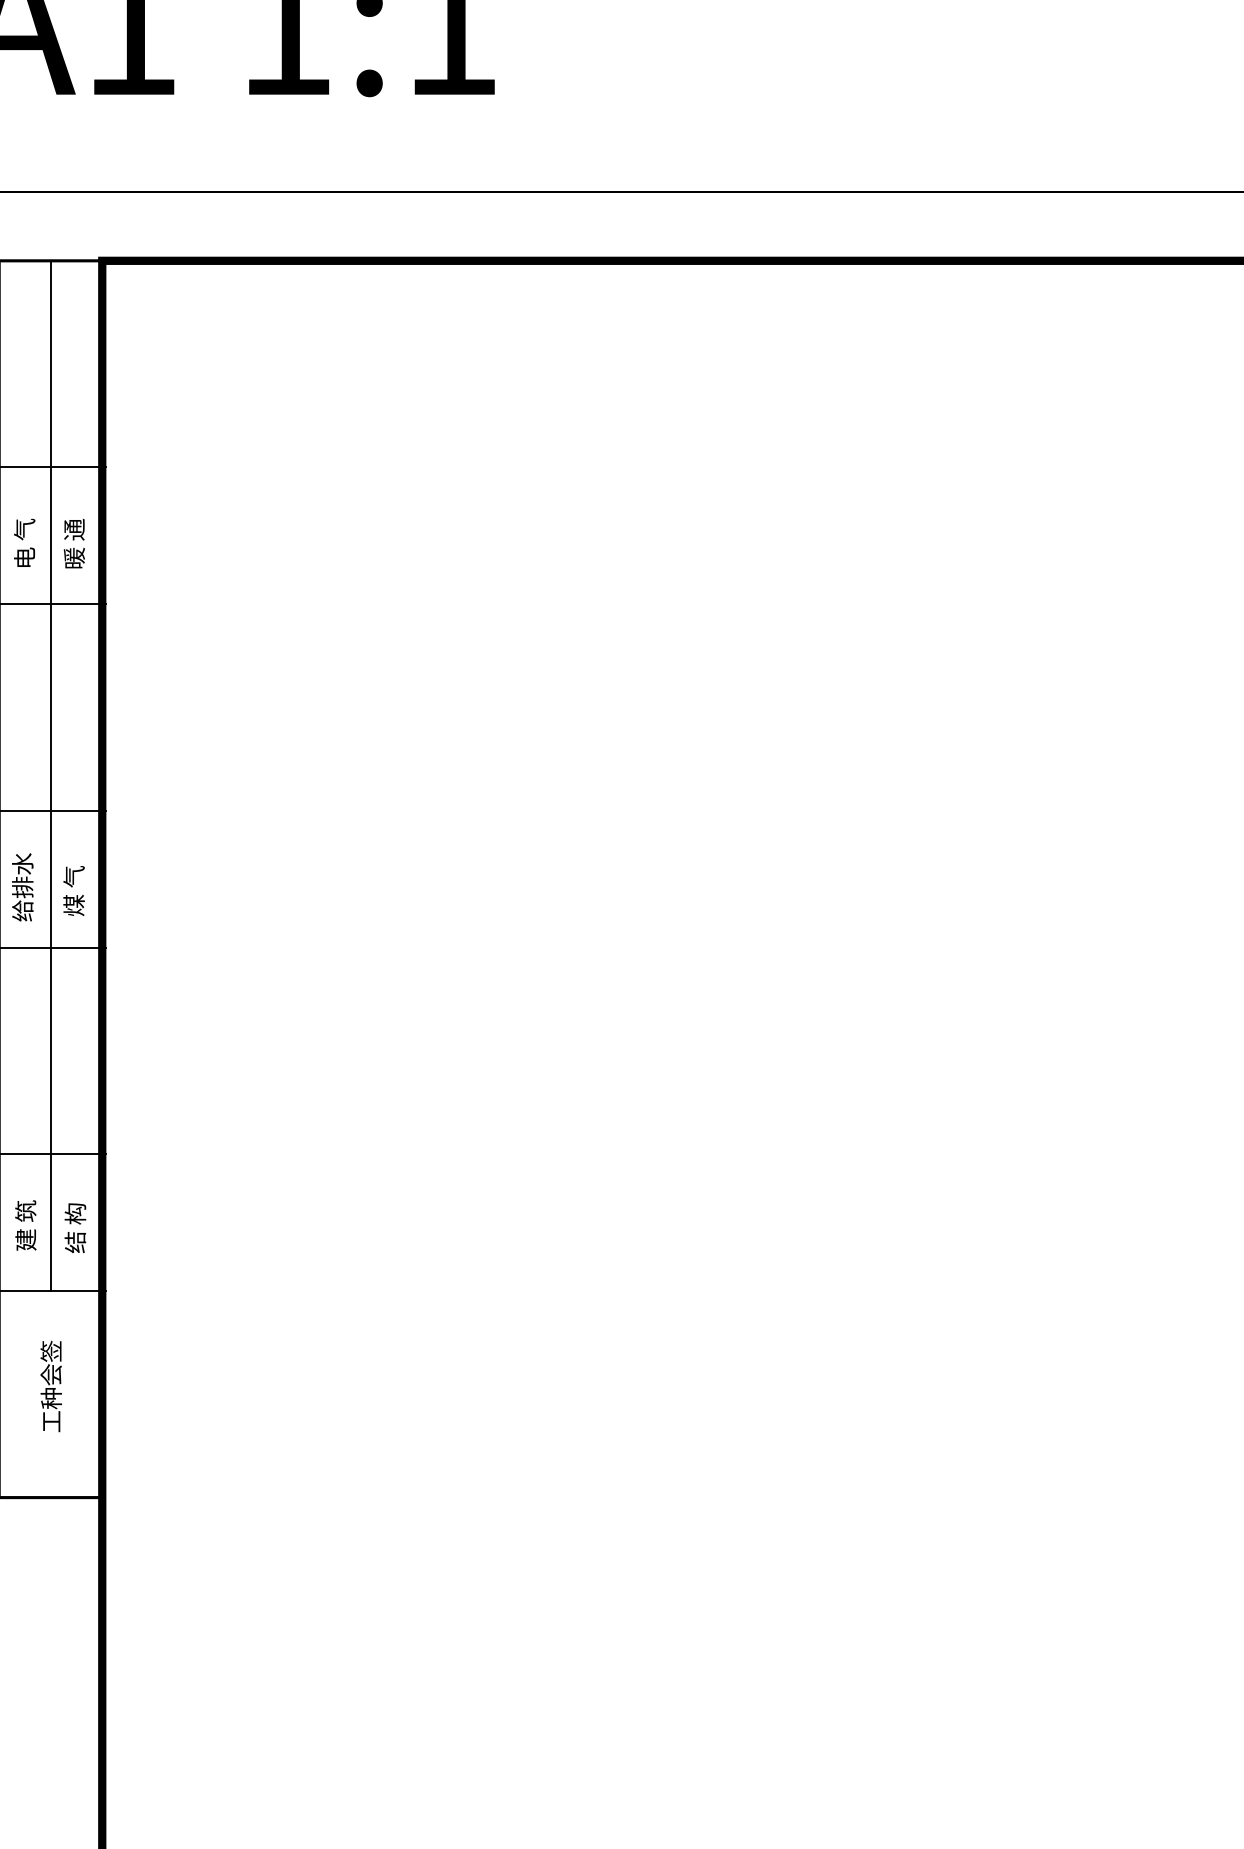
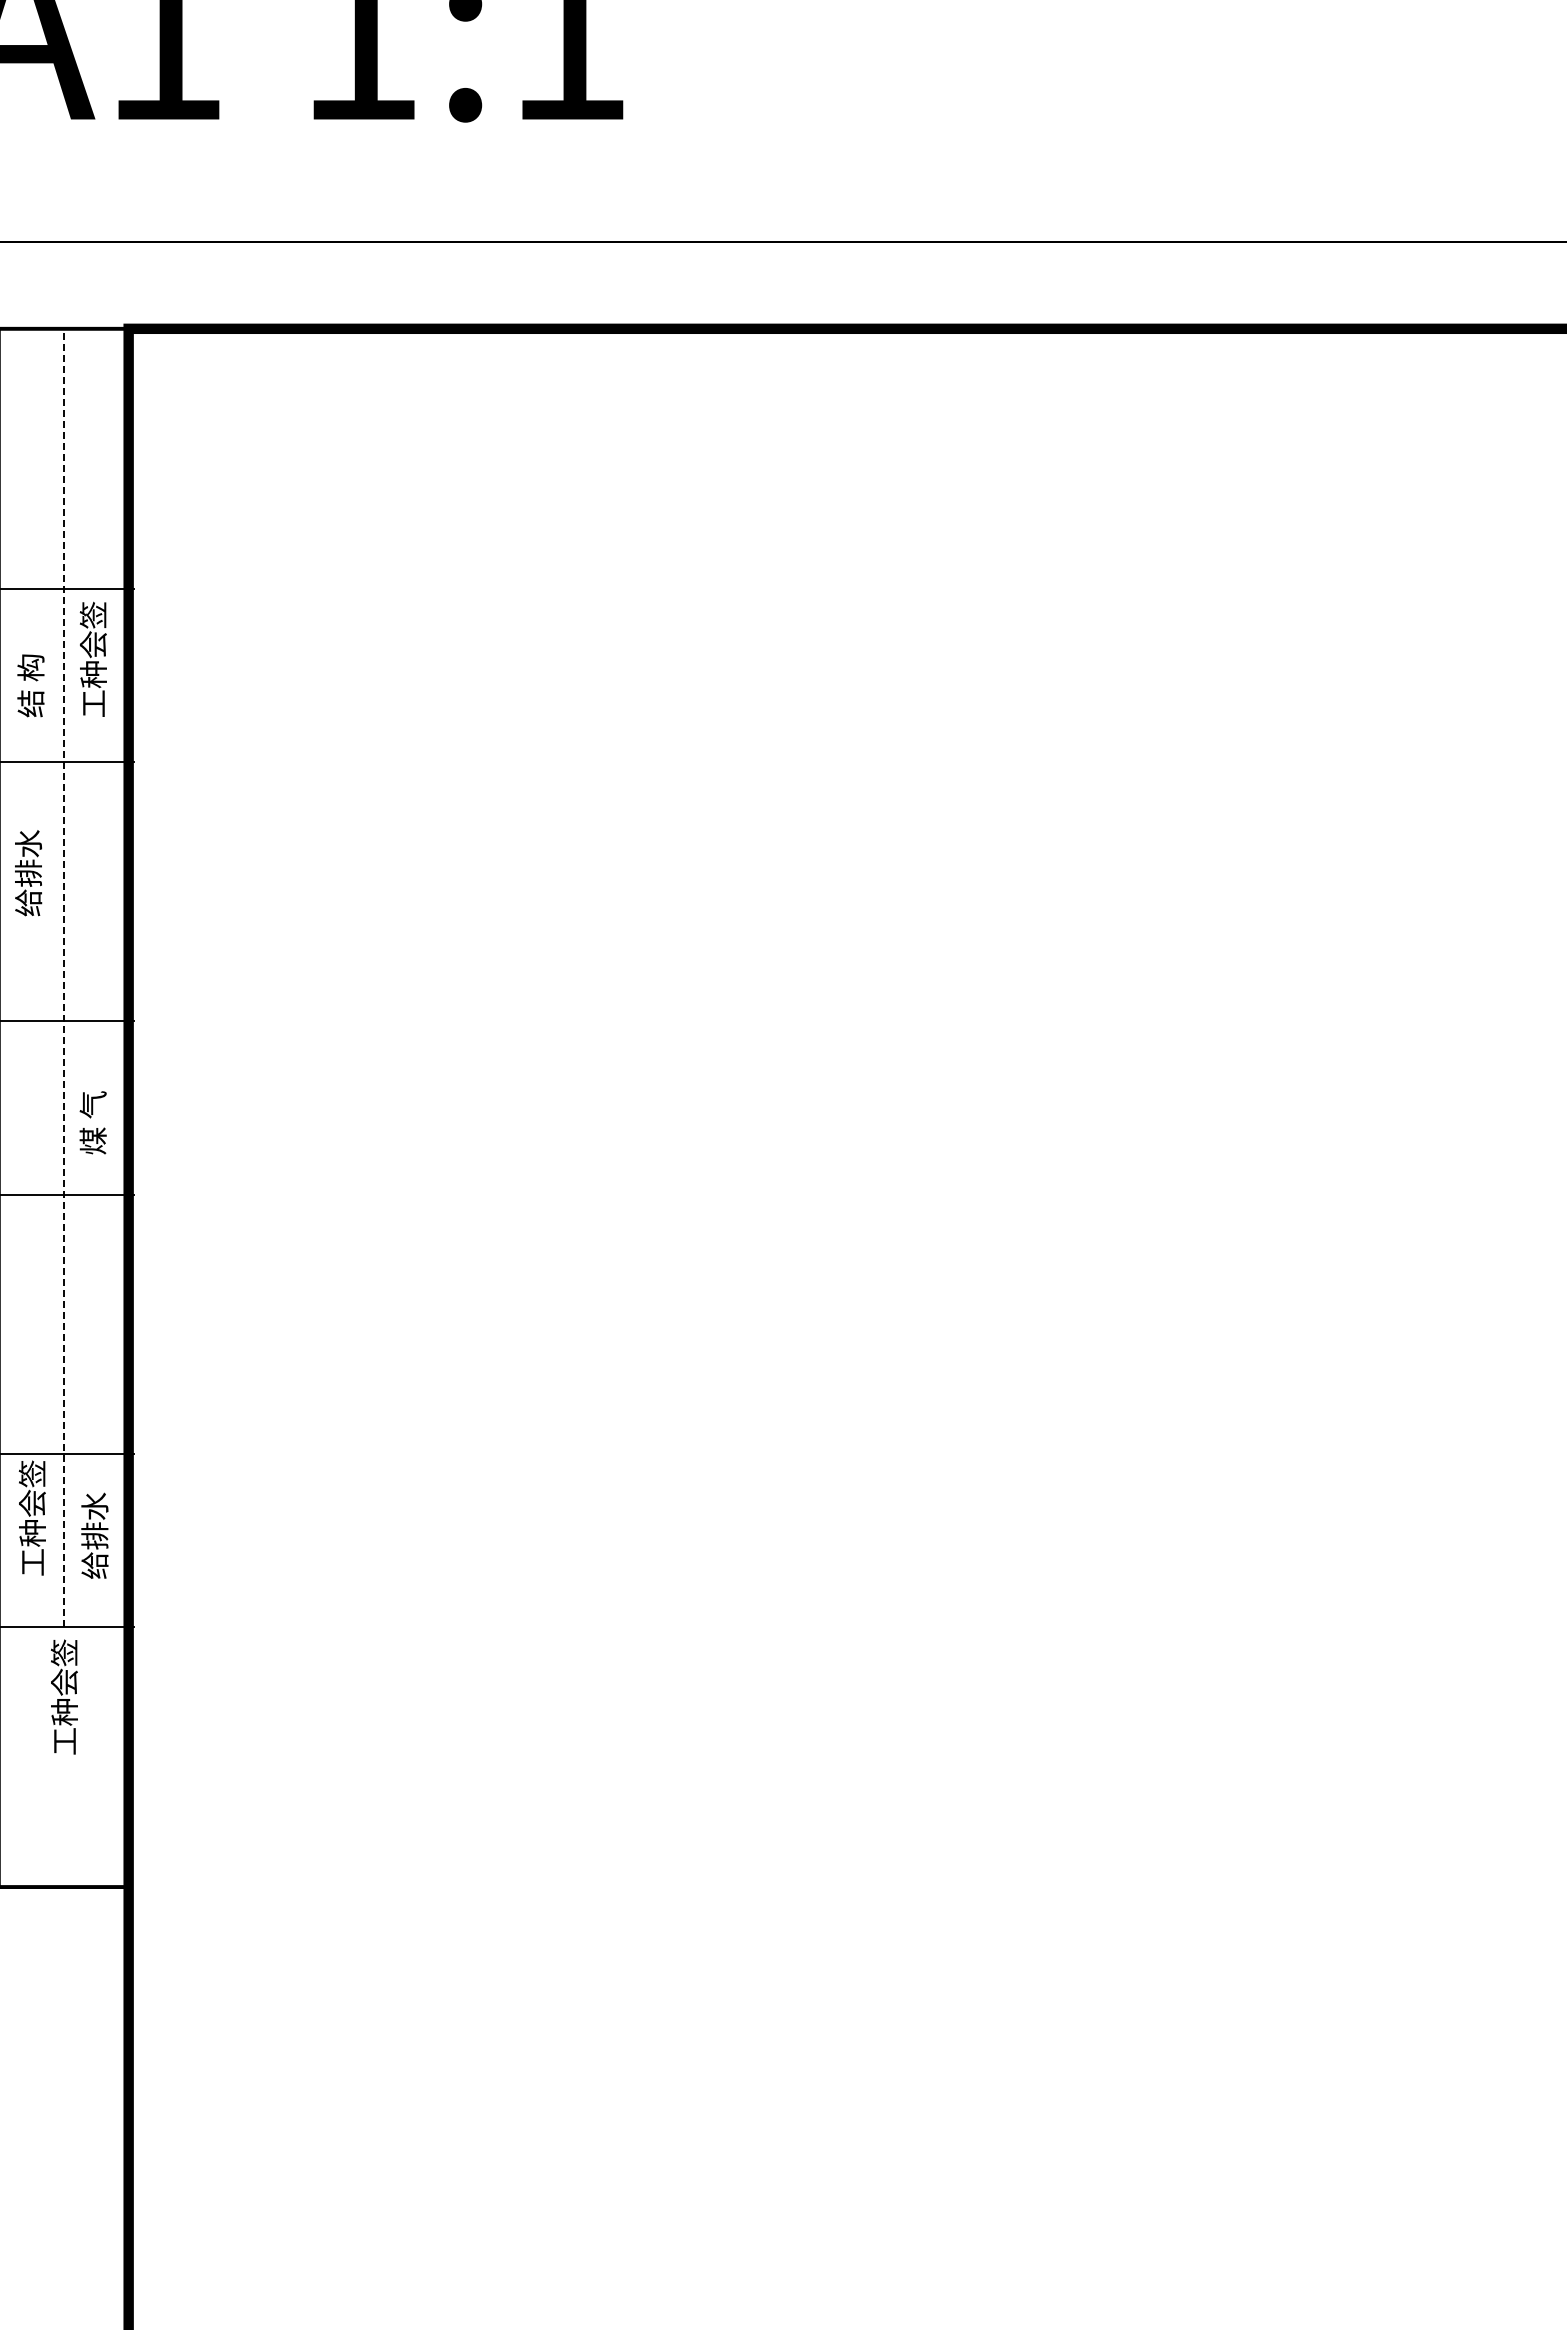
text: (73, 522) -> (92, 658), 暖 通 -> 工种会签
text: (24, 543) -> (30, 685), 电 气 -> 结 构
line: (50, 775) -> (63, 977), solid -> dashed
text: (22, 887) -> (28, 873), moved
text: (25, 1204) -> (31, 1517), 建 筑 -> 工种会签
text: (75, 1218) -> (94, 1535), 结 构 -> 给排水
text: (51, 1386) -> (64, 1696), moved

